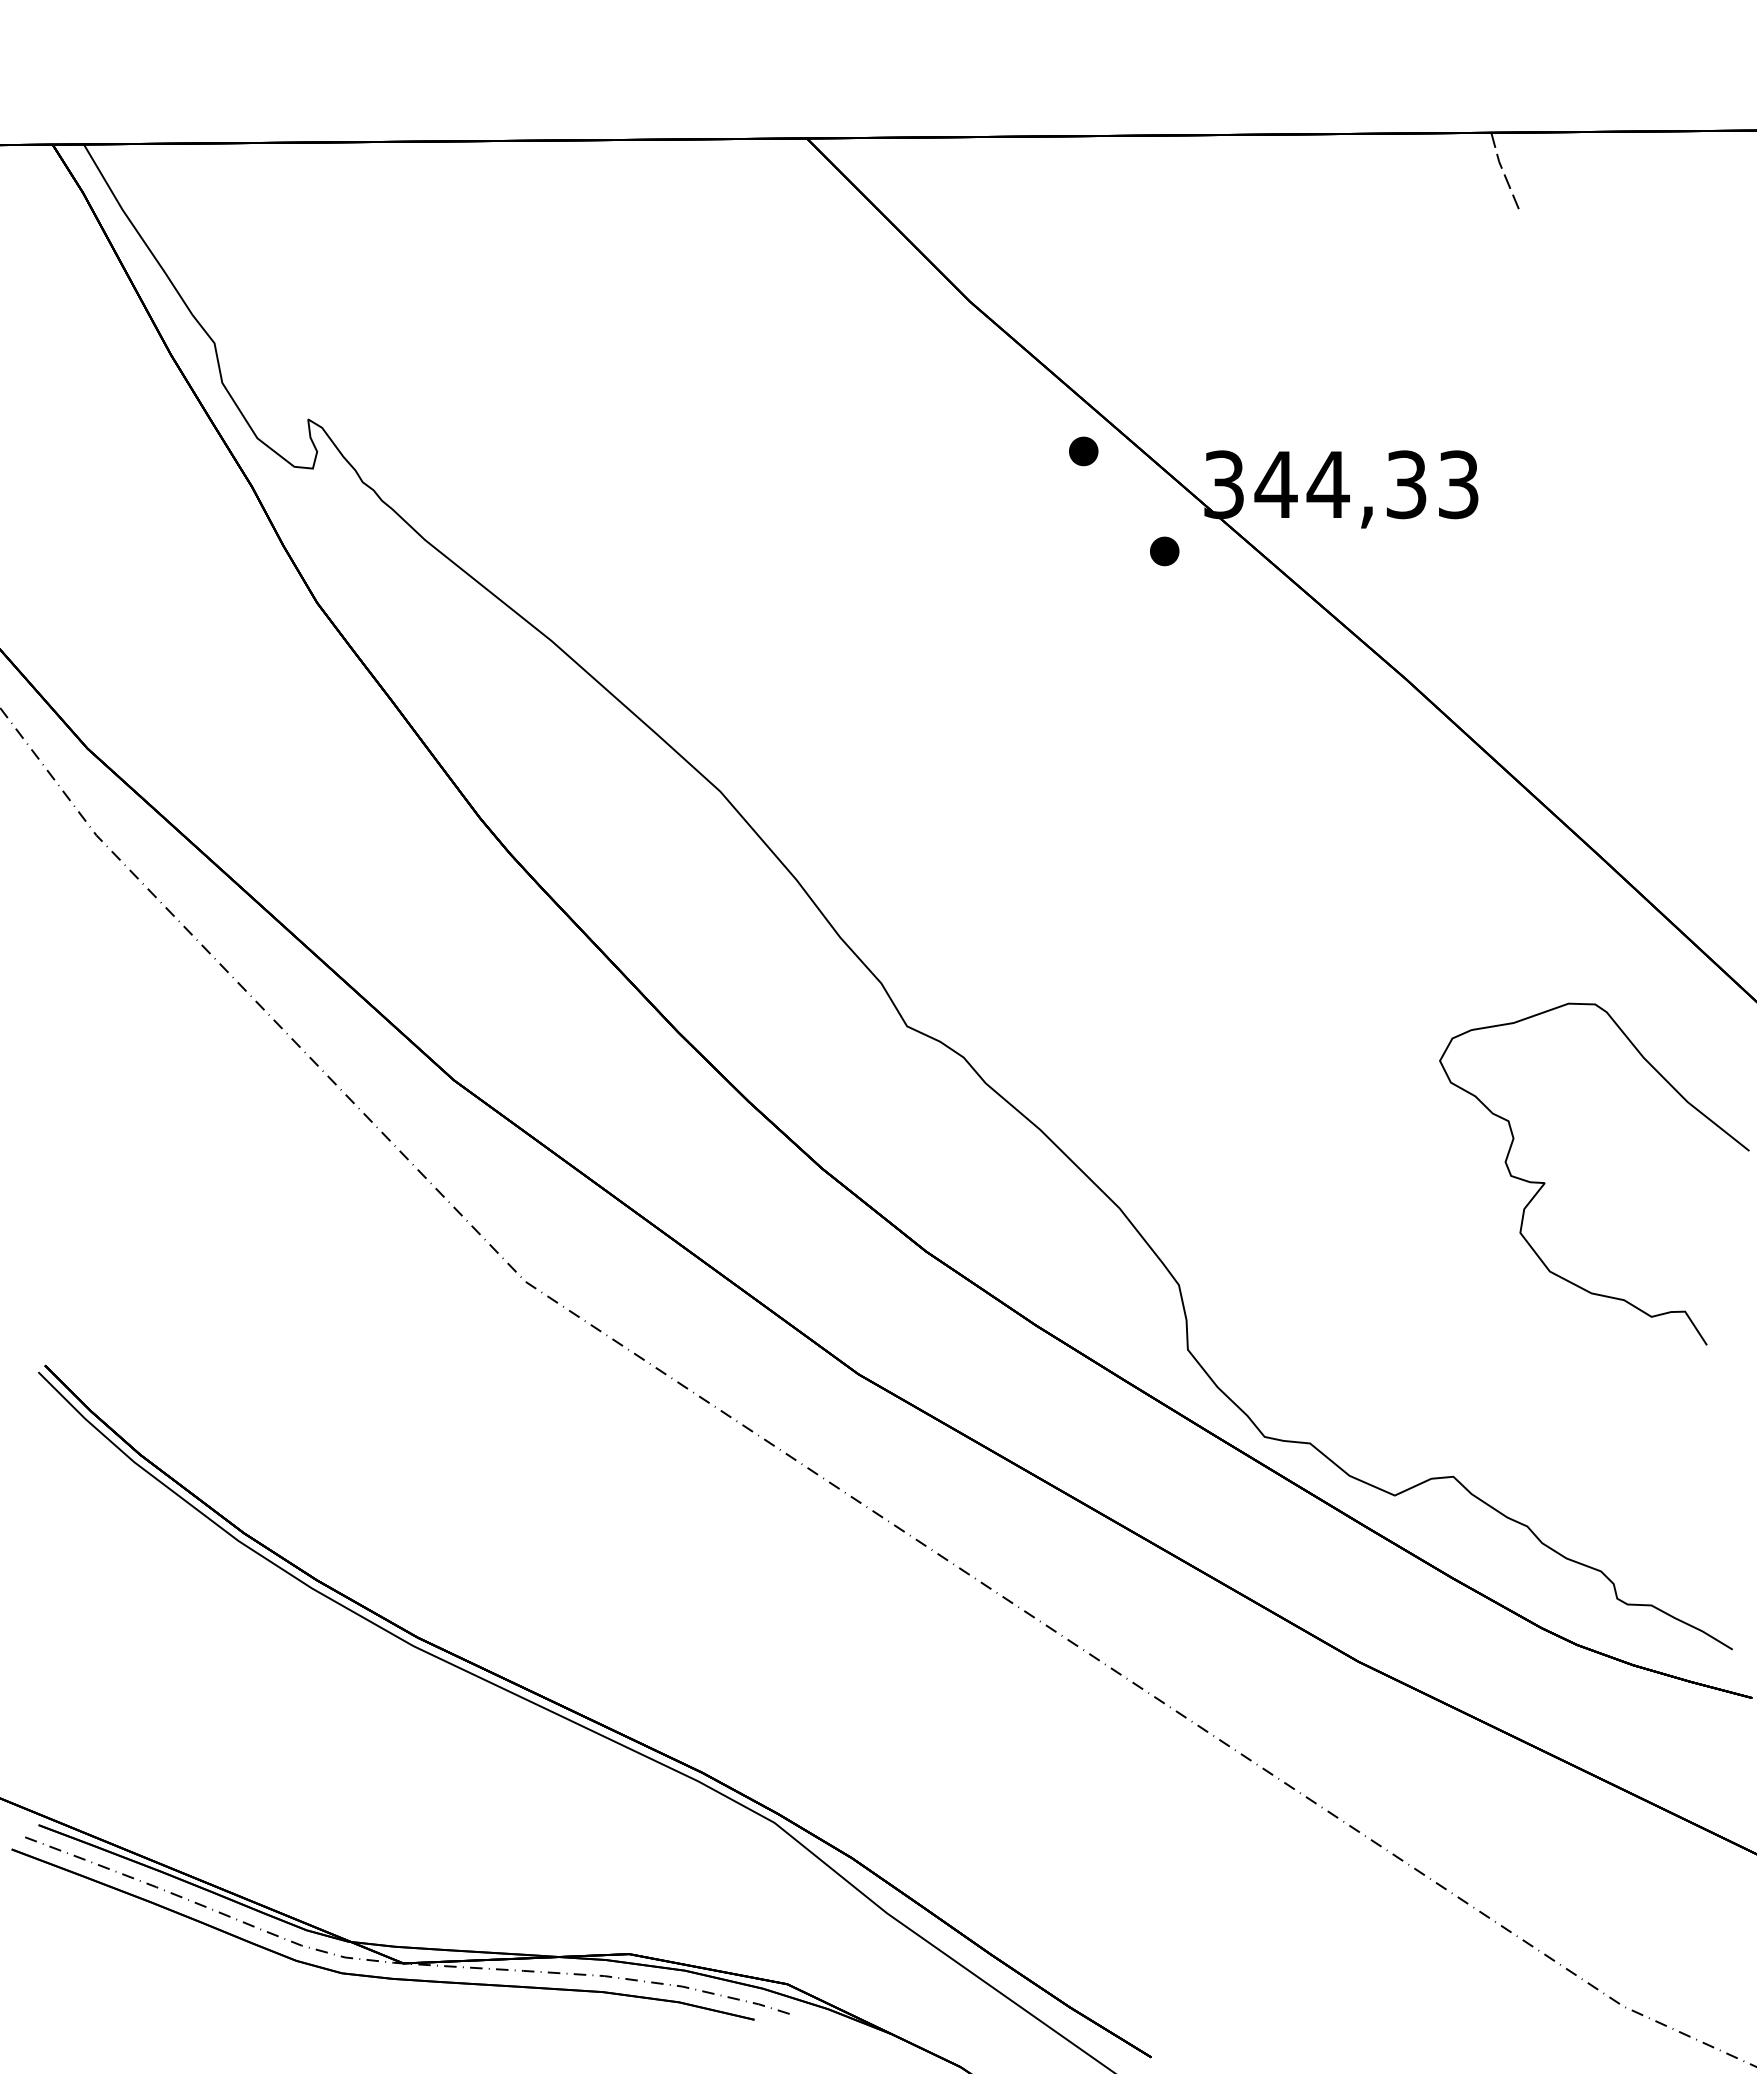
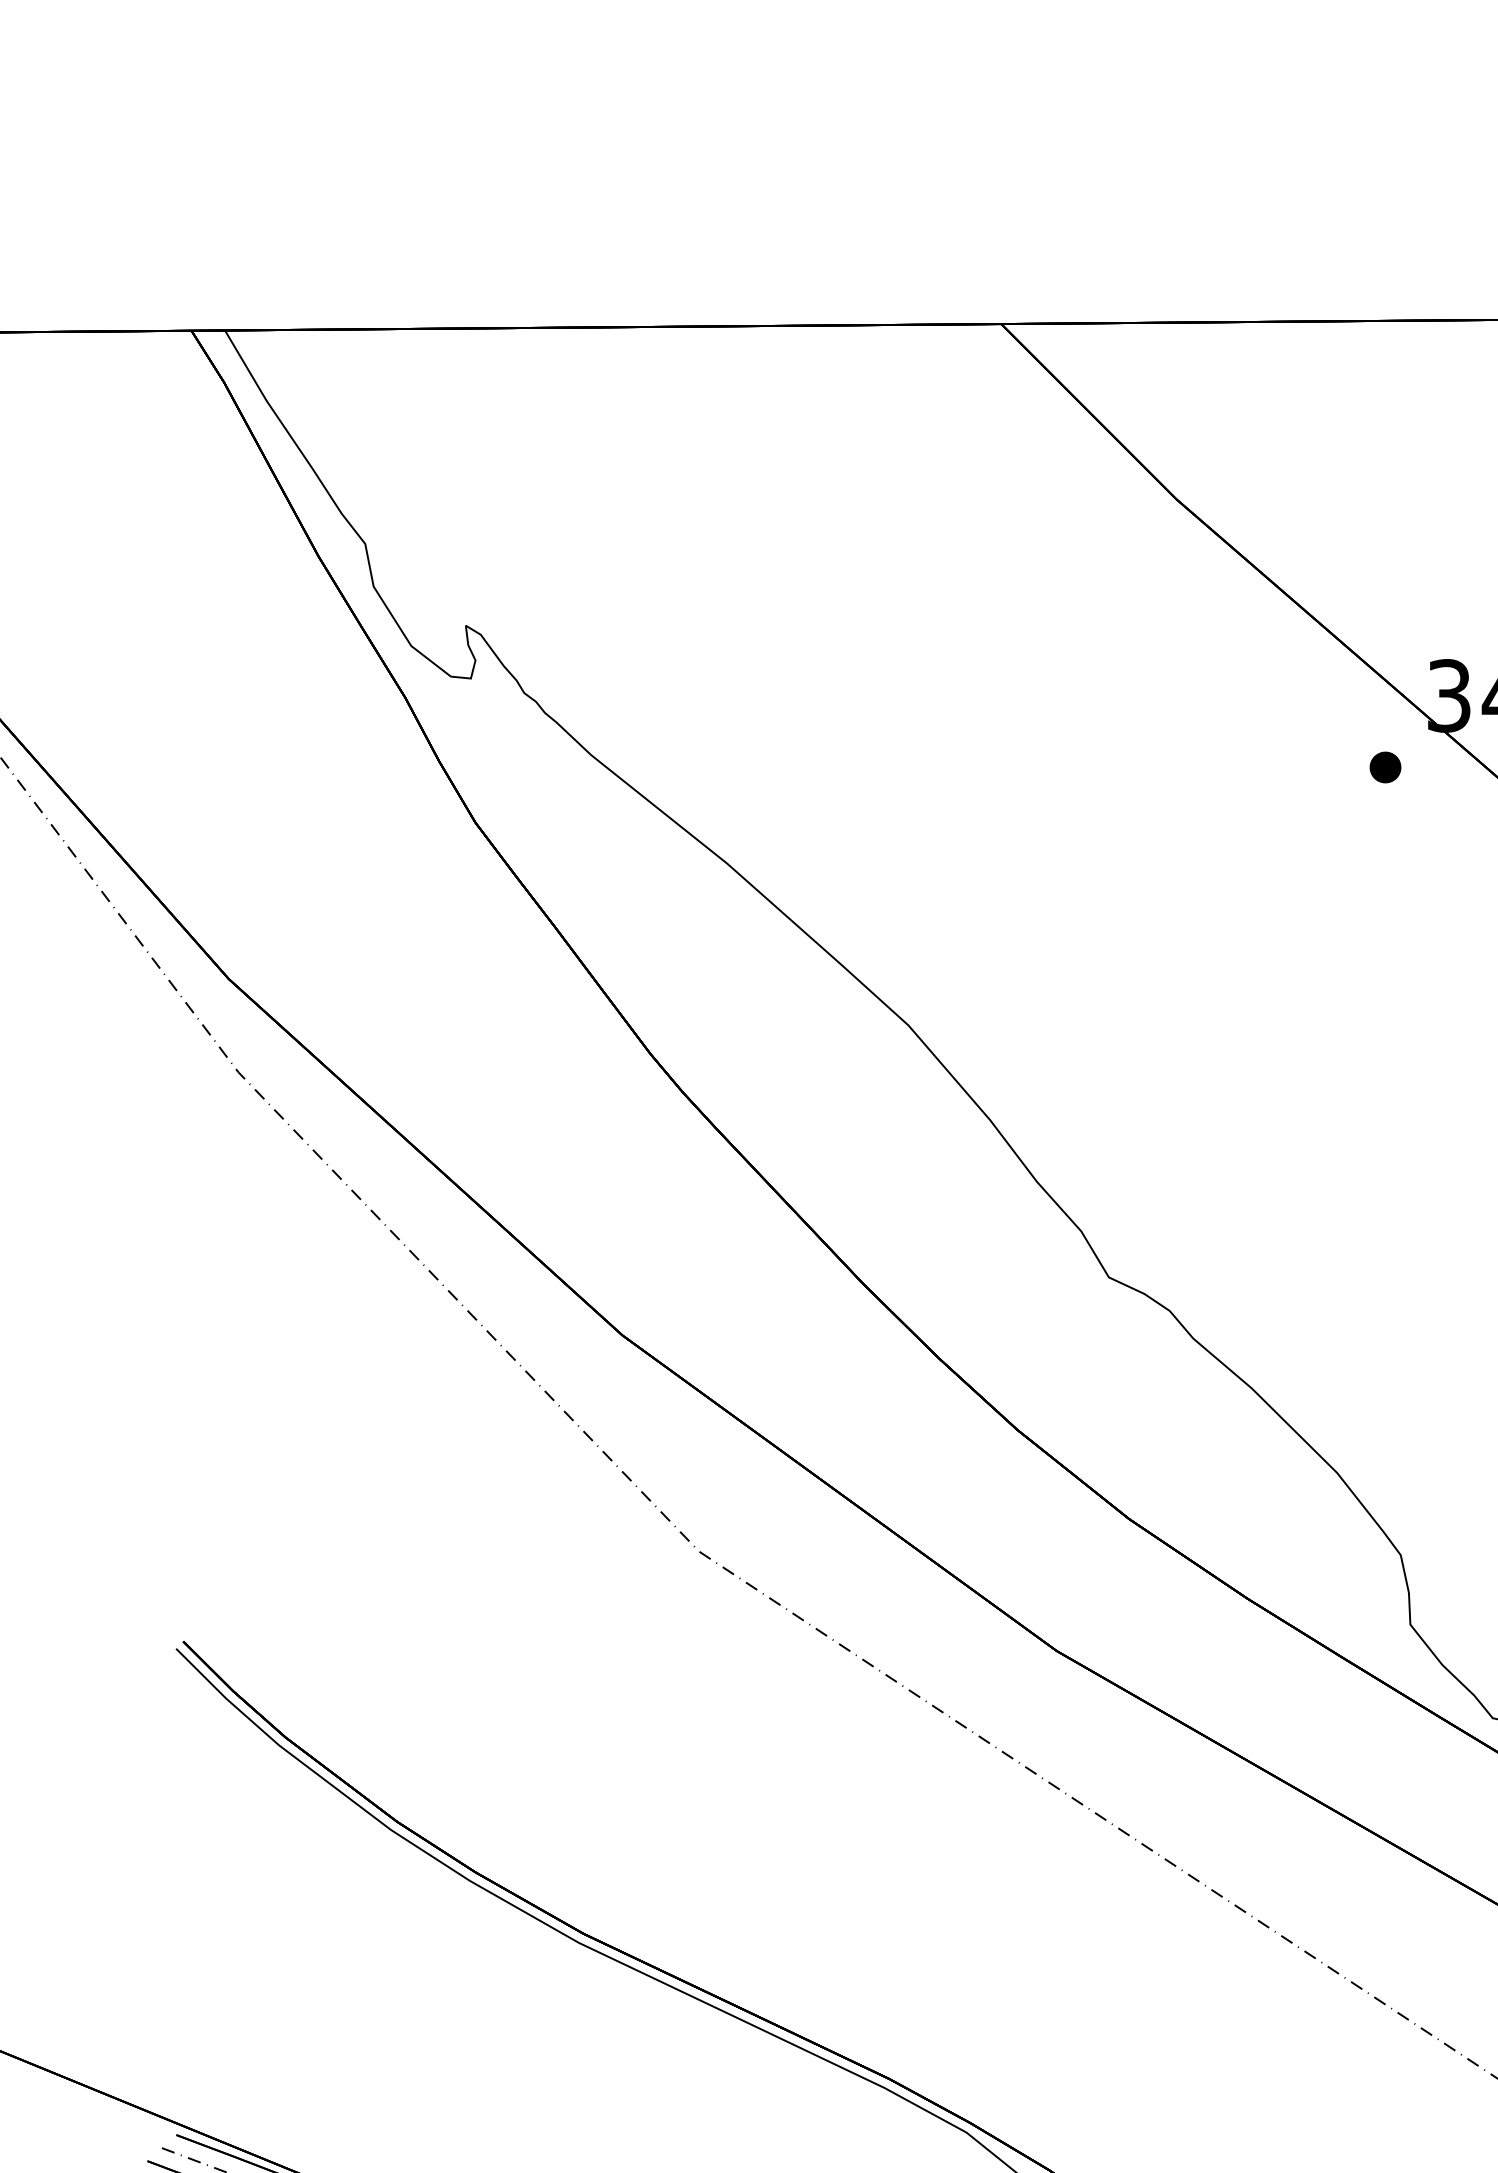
part: (1083, 451) -> (1298, 660), removed

